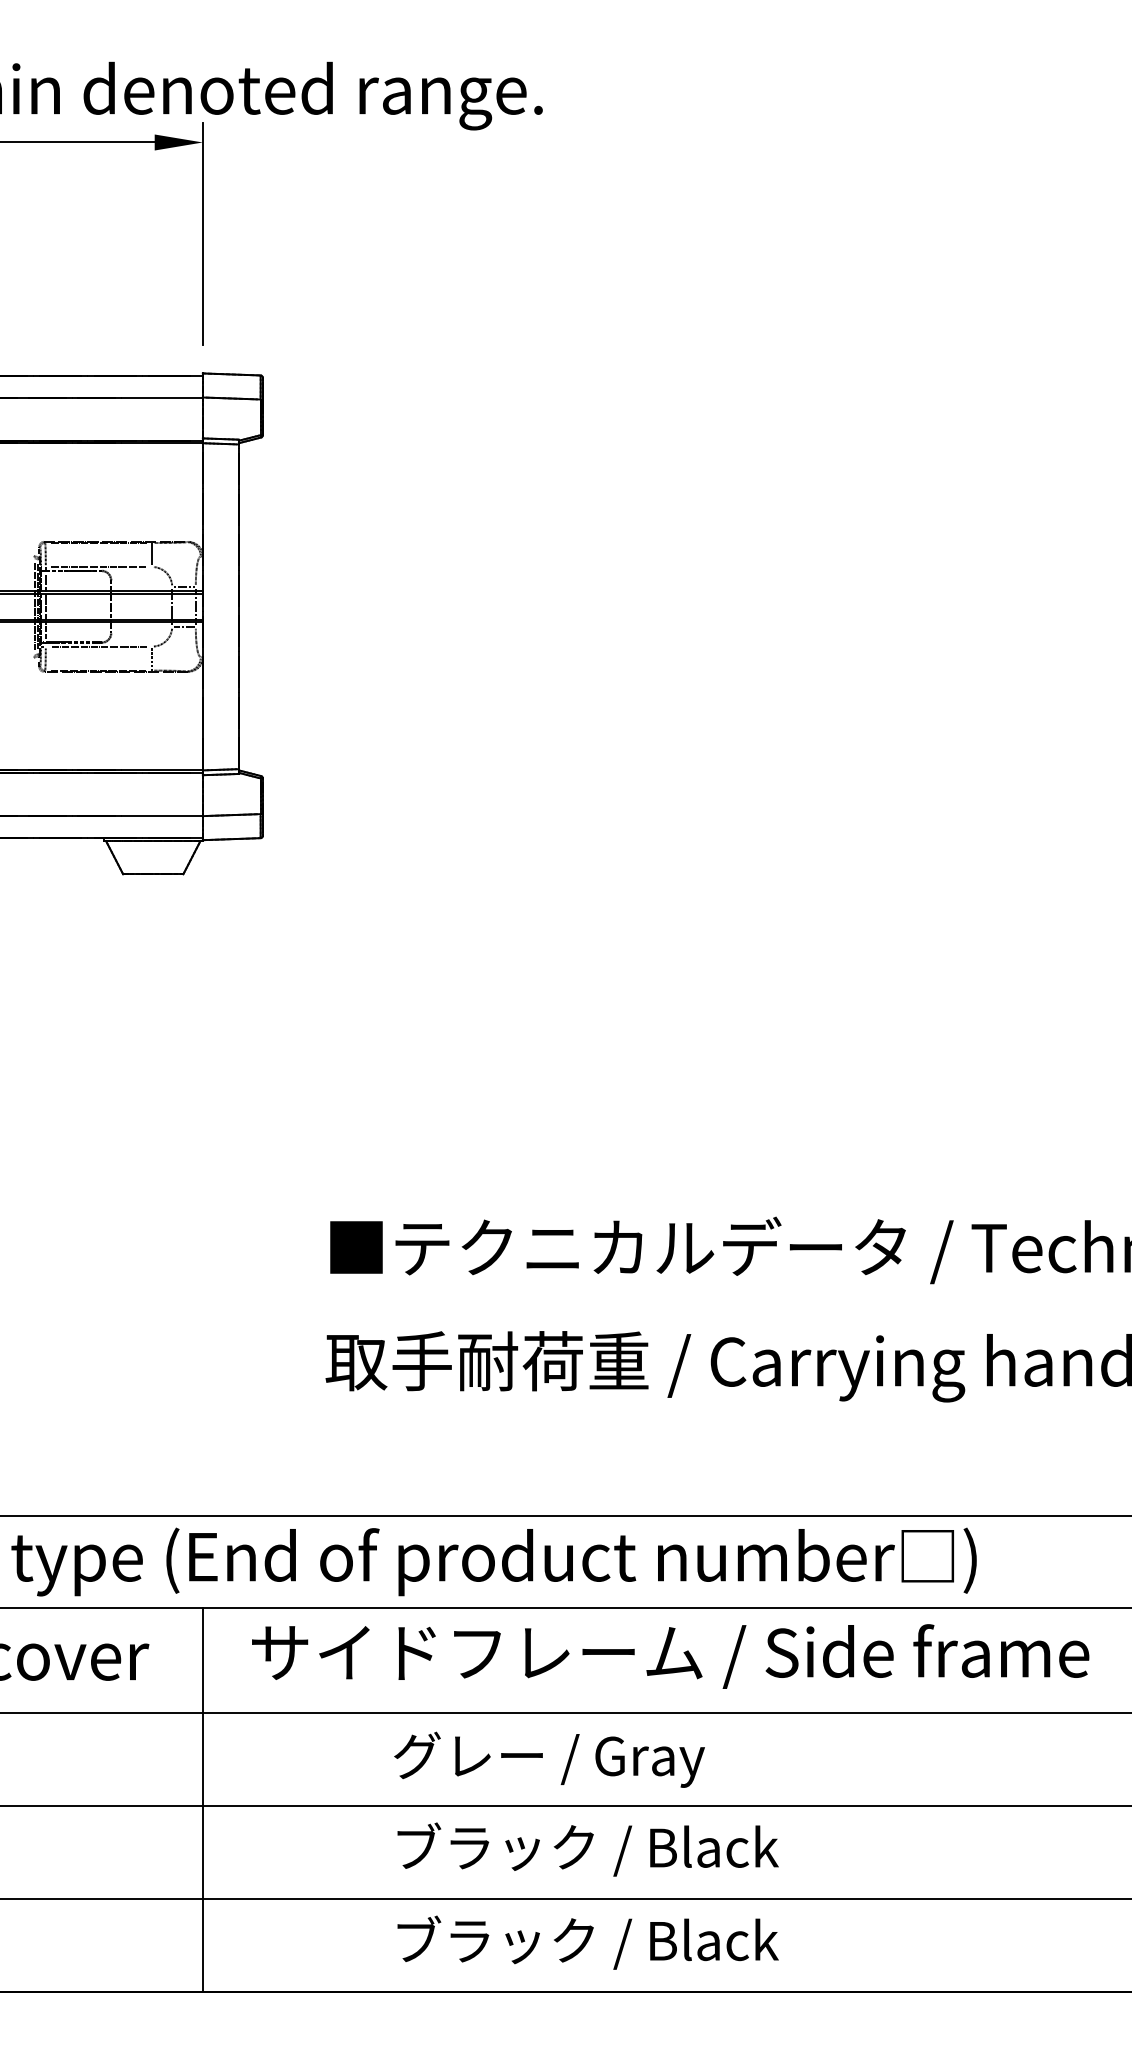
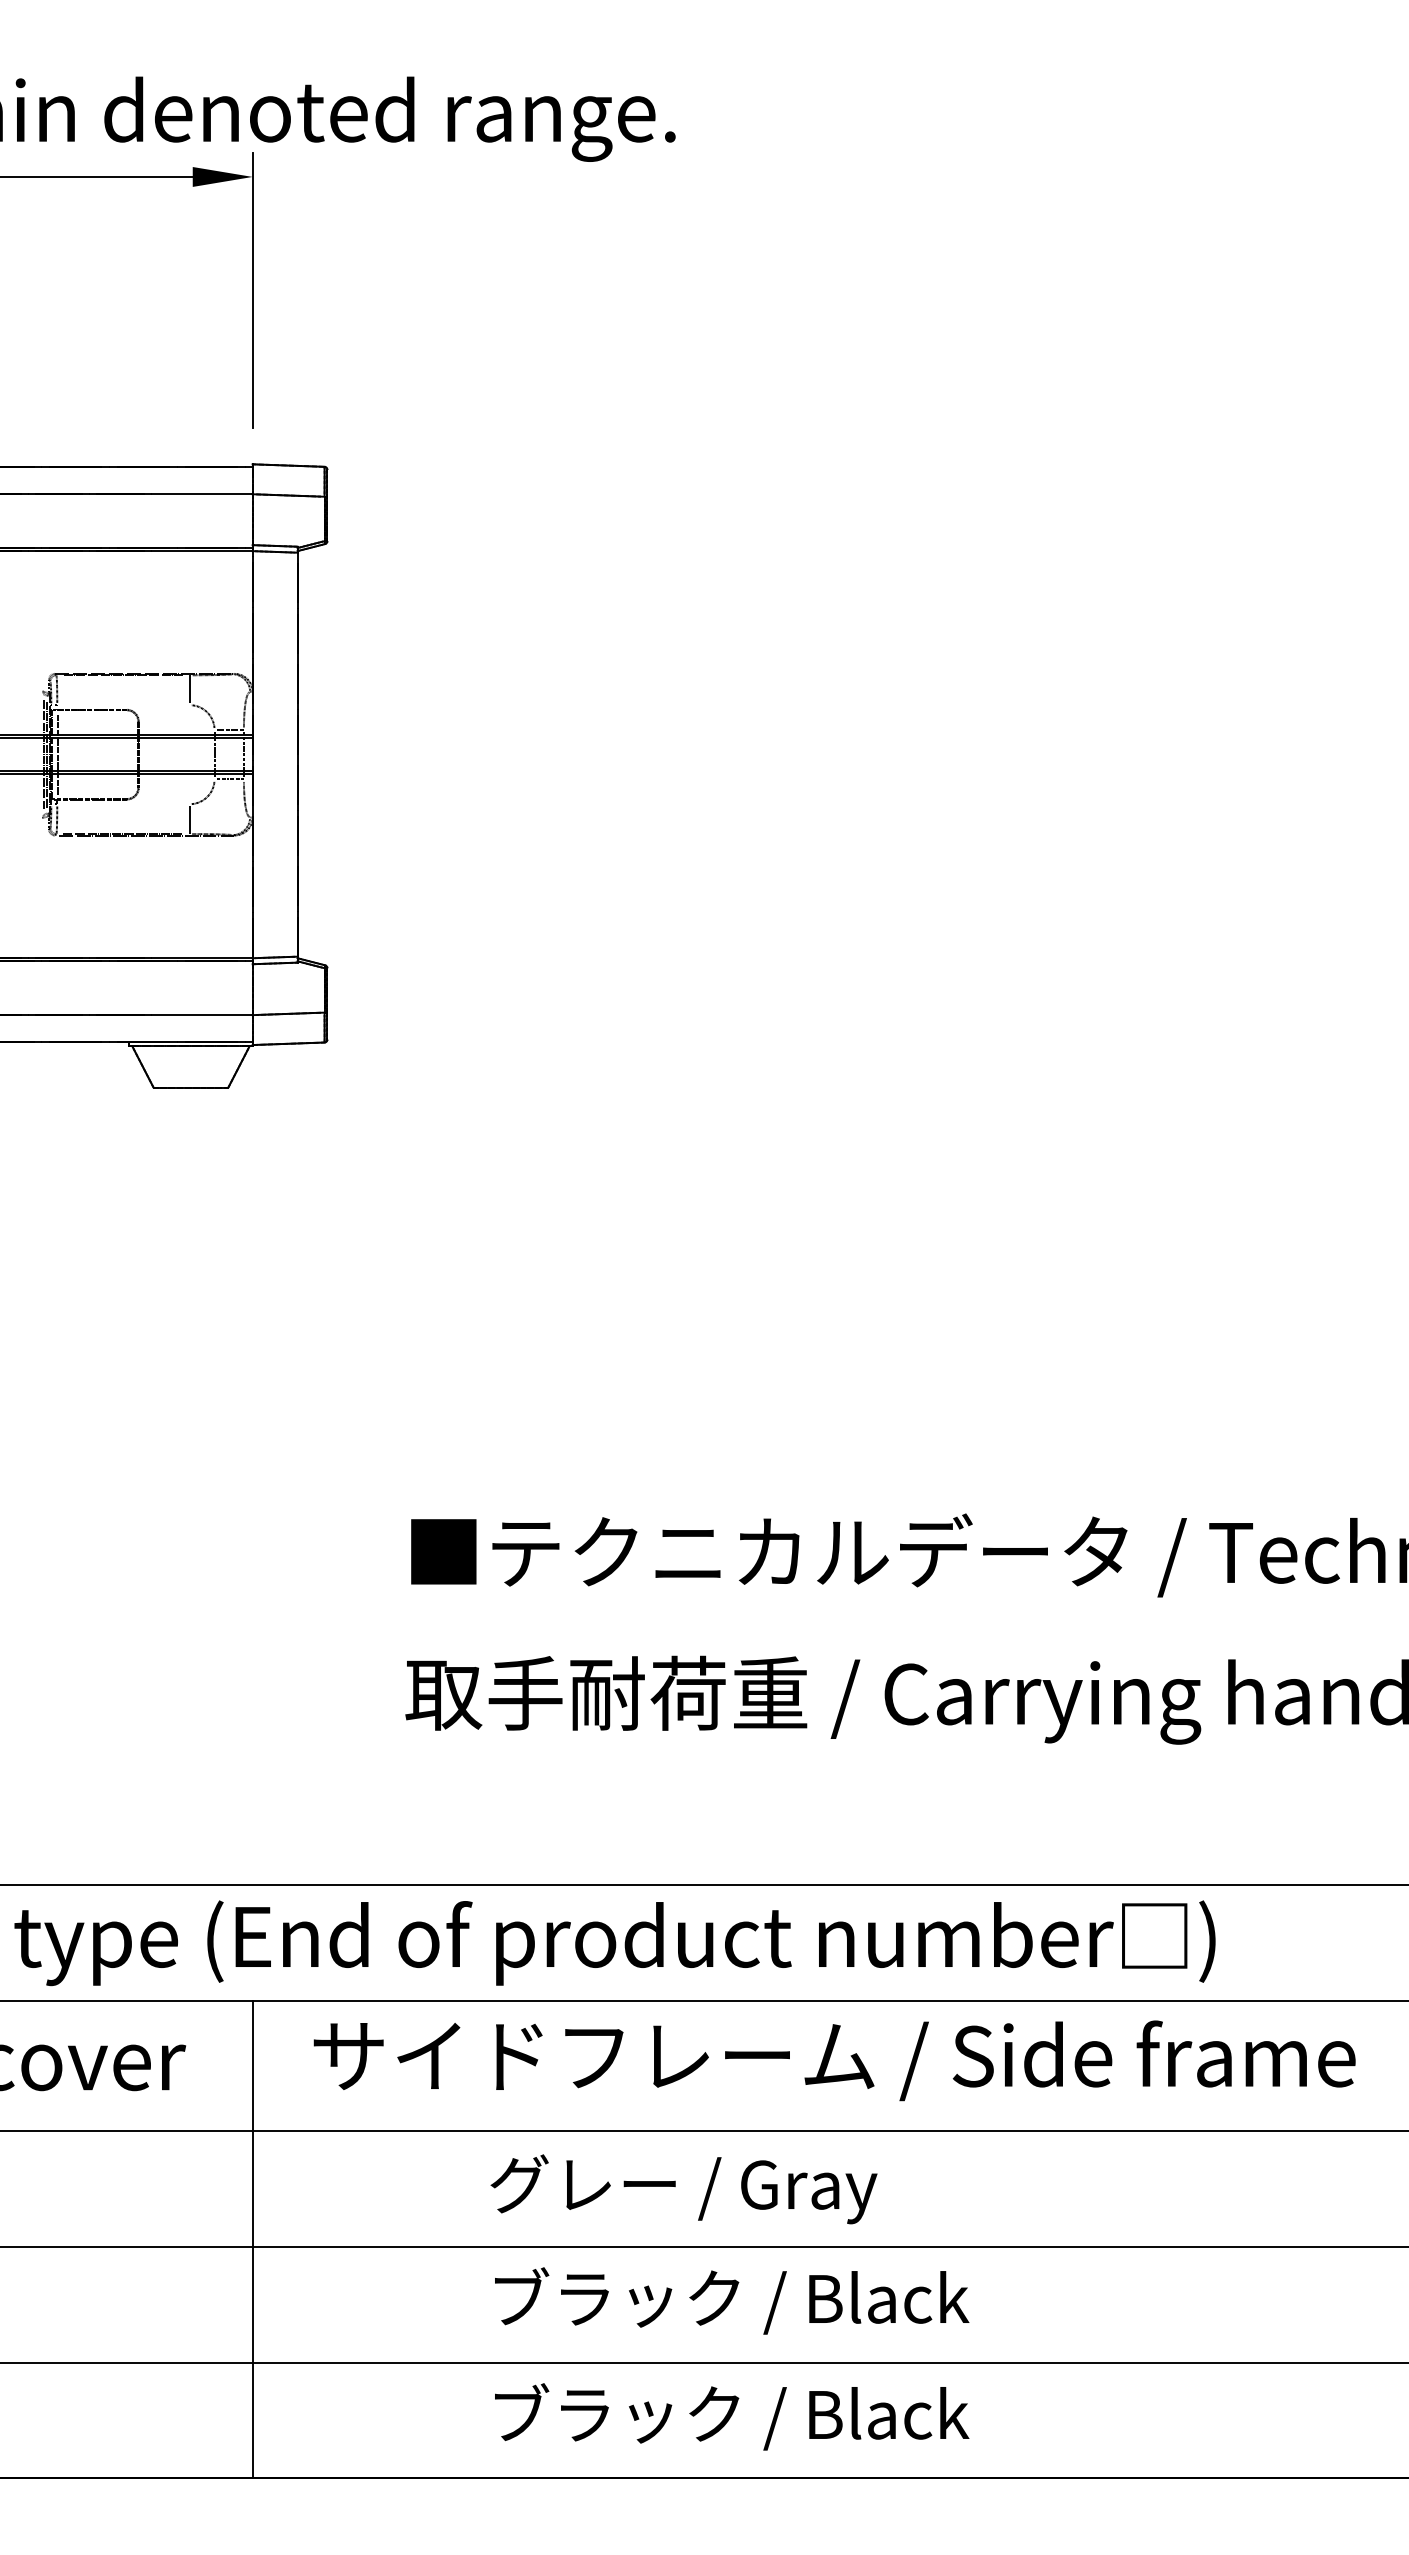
line: (99, 567) -> (123, 705), removed
line: (99, 646) -> (123, 804), removed

